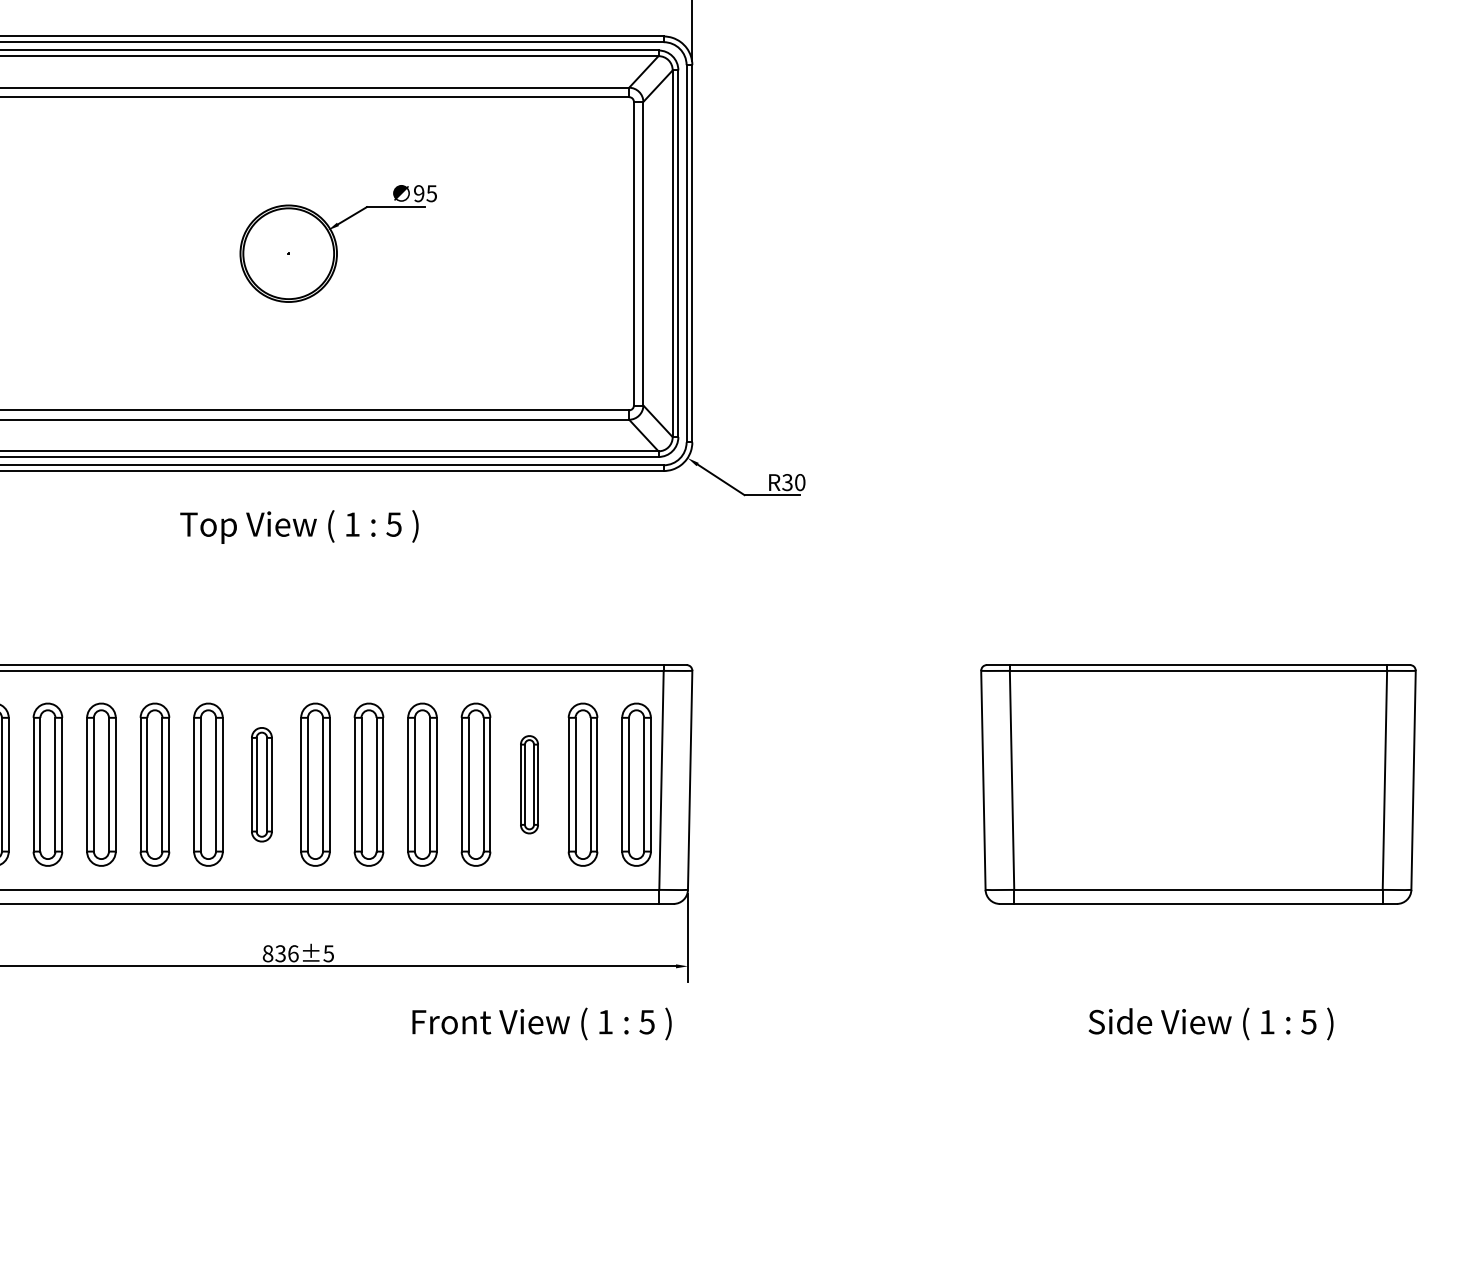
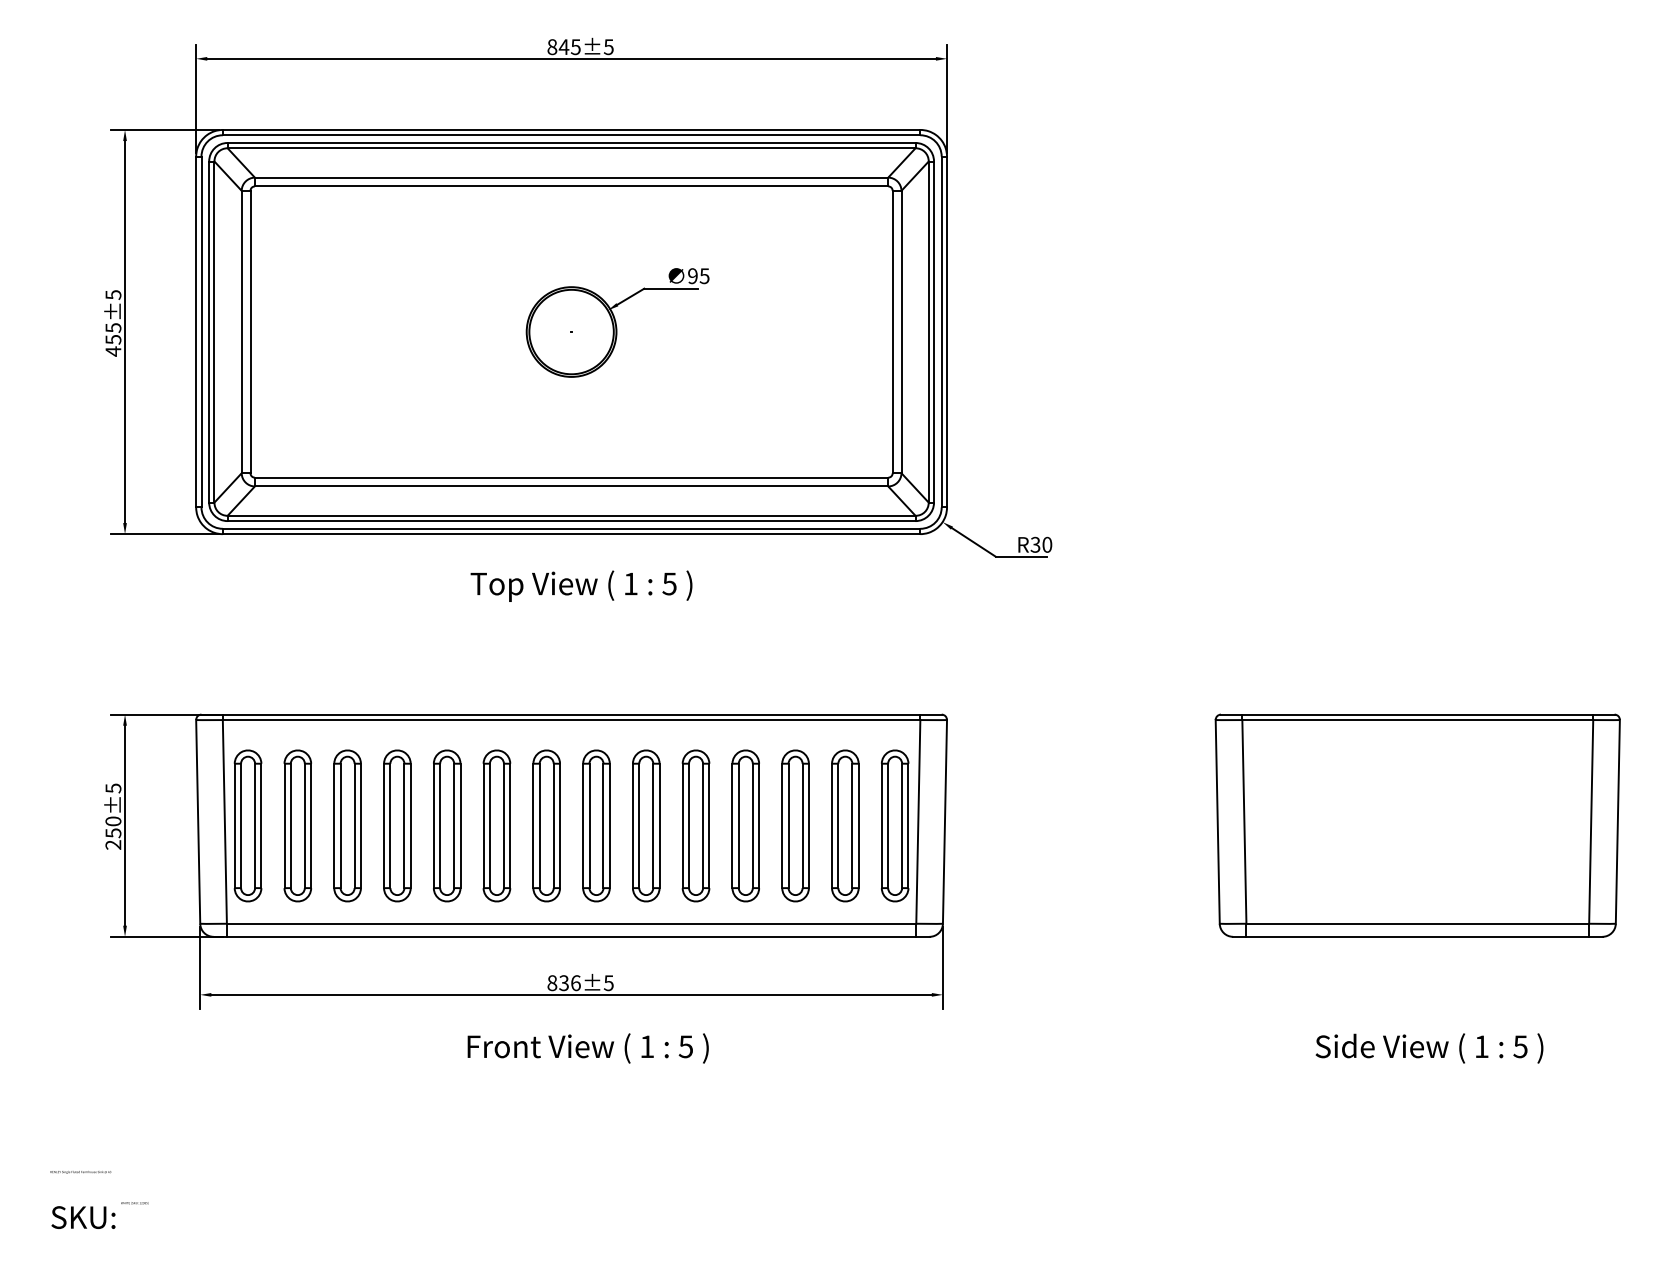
part: (261, 784) -> (546, 825), size x1.43
part: (529, 784) -> (795, 825), size x1.67
text: (541, 1024) -> (587, 1048), moved

